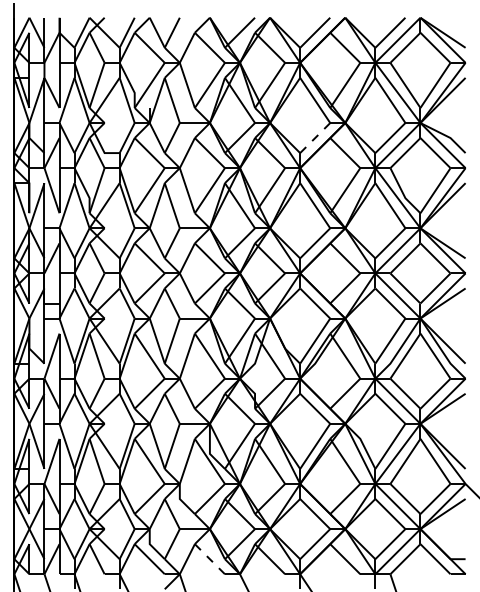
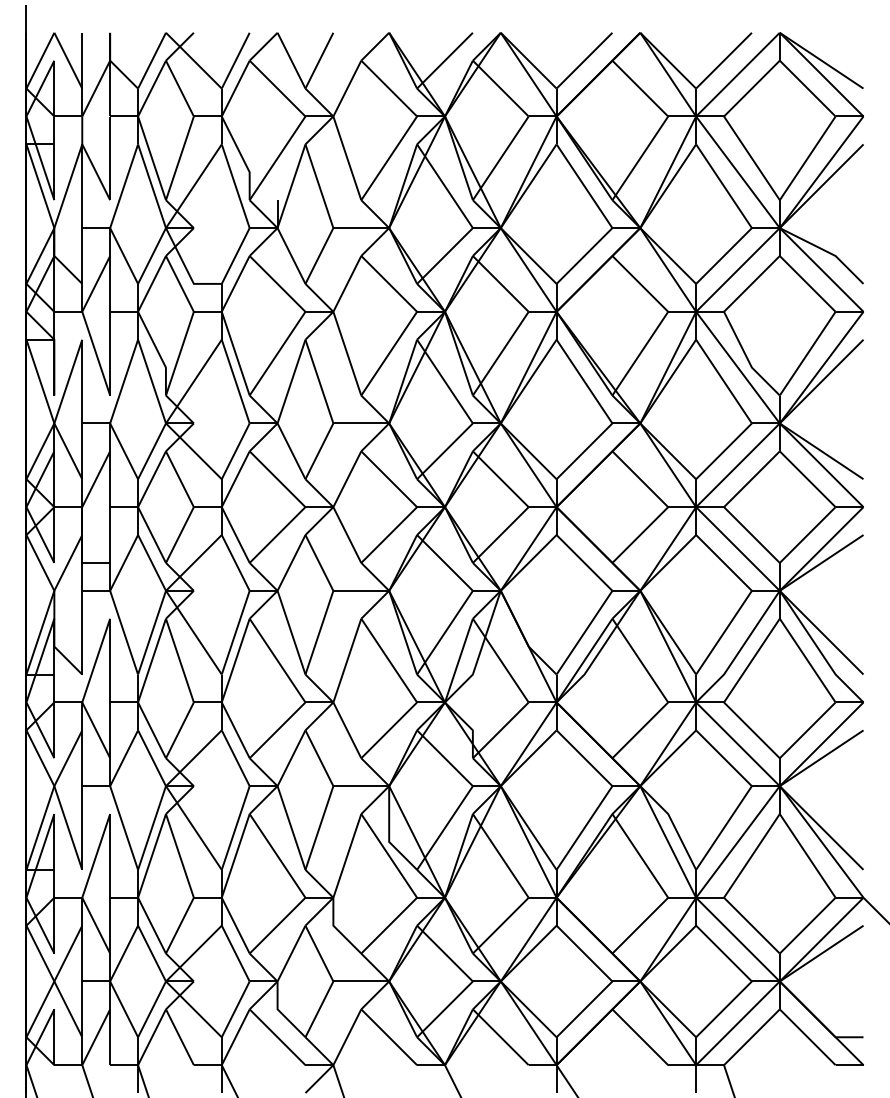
line: (315, 137) -> (585, 254), dashed -> solid
line: (209, 558) -> (388, 1035), dashed -> solid

